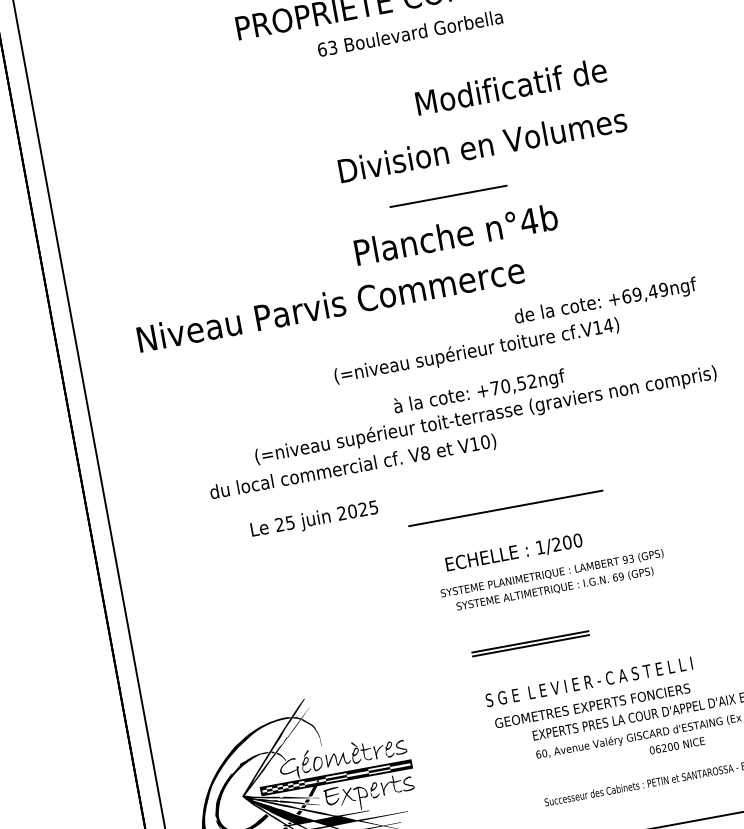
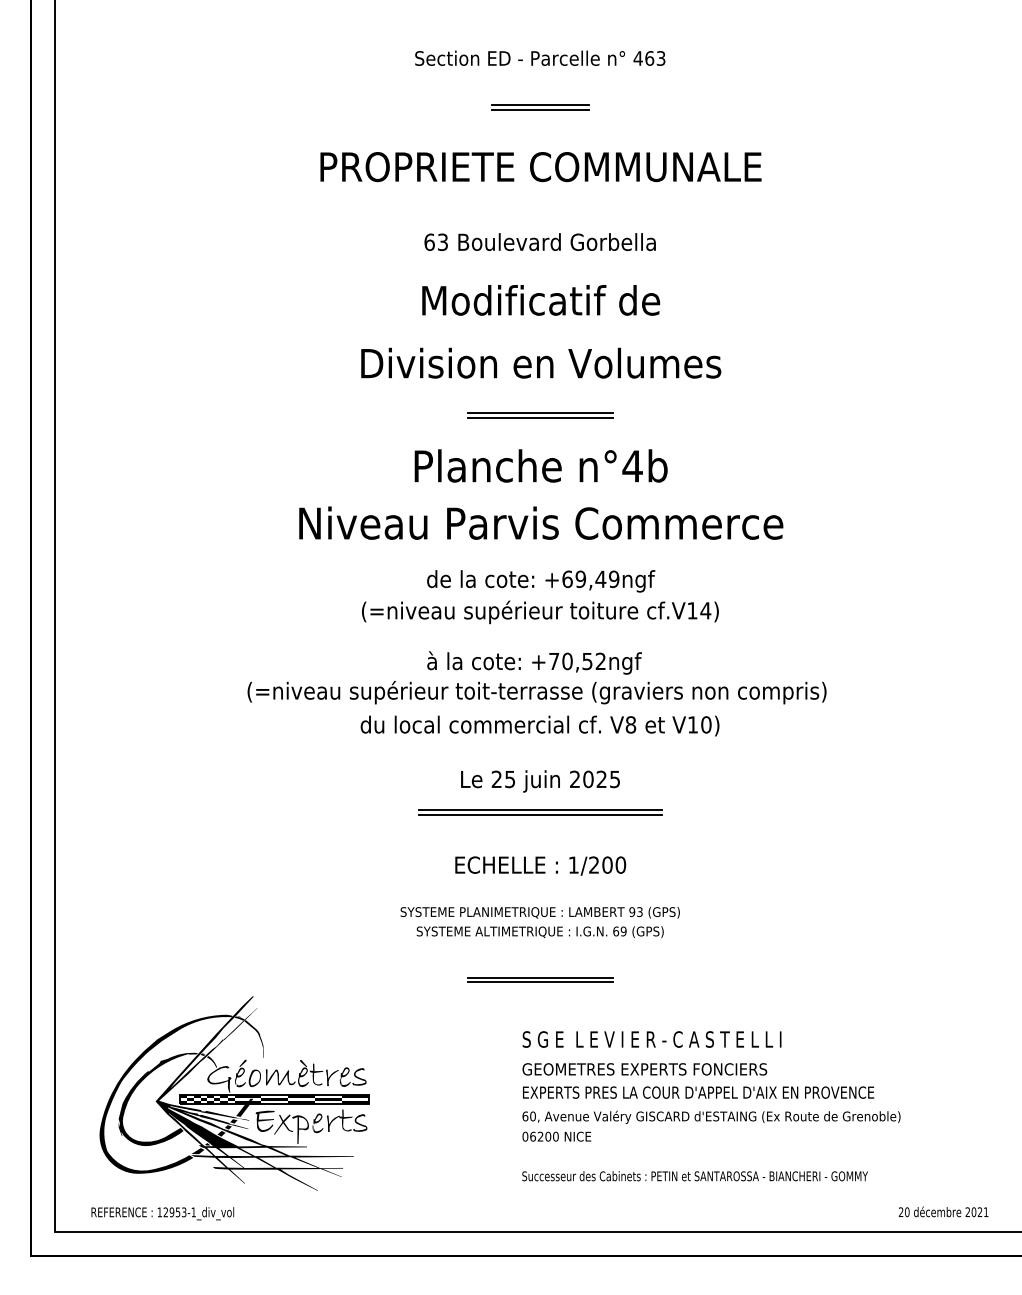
text: (409, 32) -> (539, 241), moved
text: (511, 86) -> (541, 300), moved
text: (482, 144) -> (541, 362), moved
line: (447, 192) -> (540, 412), added
text: (606, 302) -> (541, 581), moved
text: (331, 304) -> (541, 522), moved
text: (352, 467) -> (539, 725), moved
line: (506, 512) -> (540, 814), added
text: (314, 520) -> (540, 781), moved
text: (553, 581) -> (539, 922), moved
text: (588, 682) -> (651, 1039), moved
text: (592, 706) -> (644, 1069), moved
text: (676, 745) -> (556, 1136), moved

